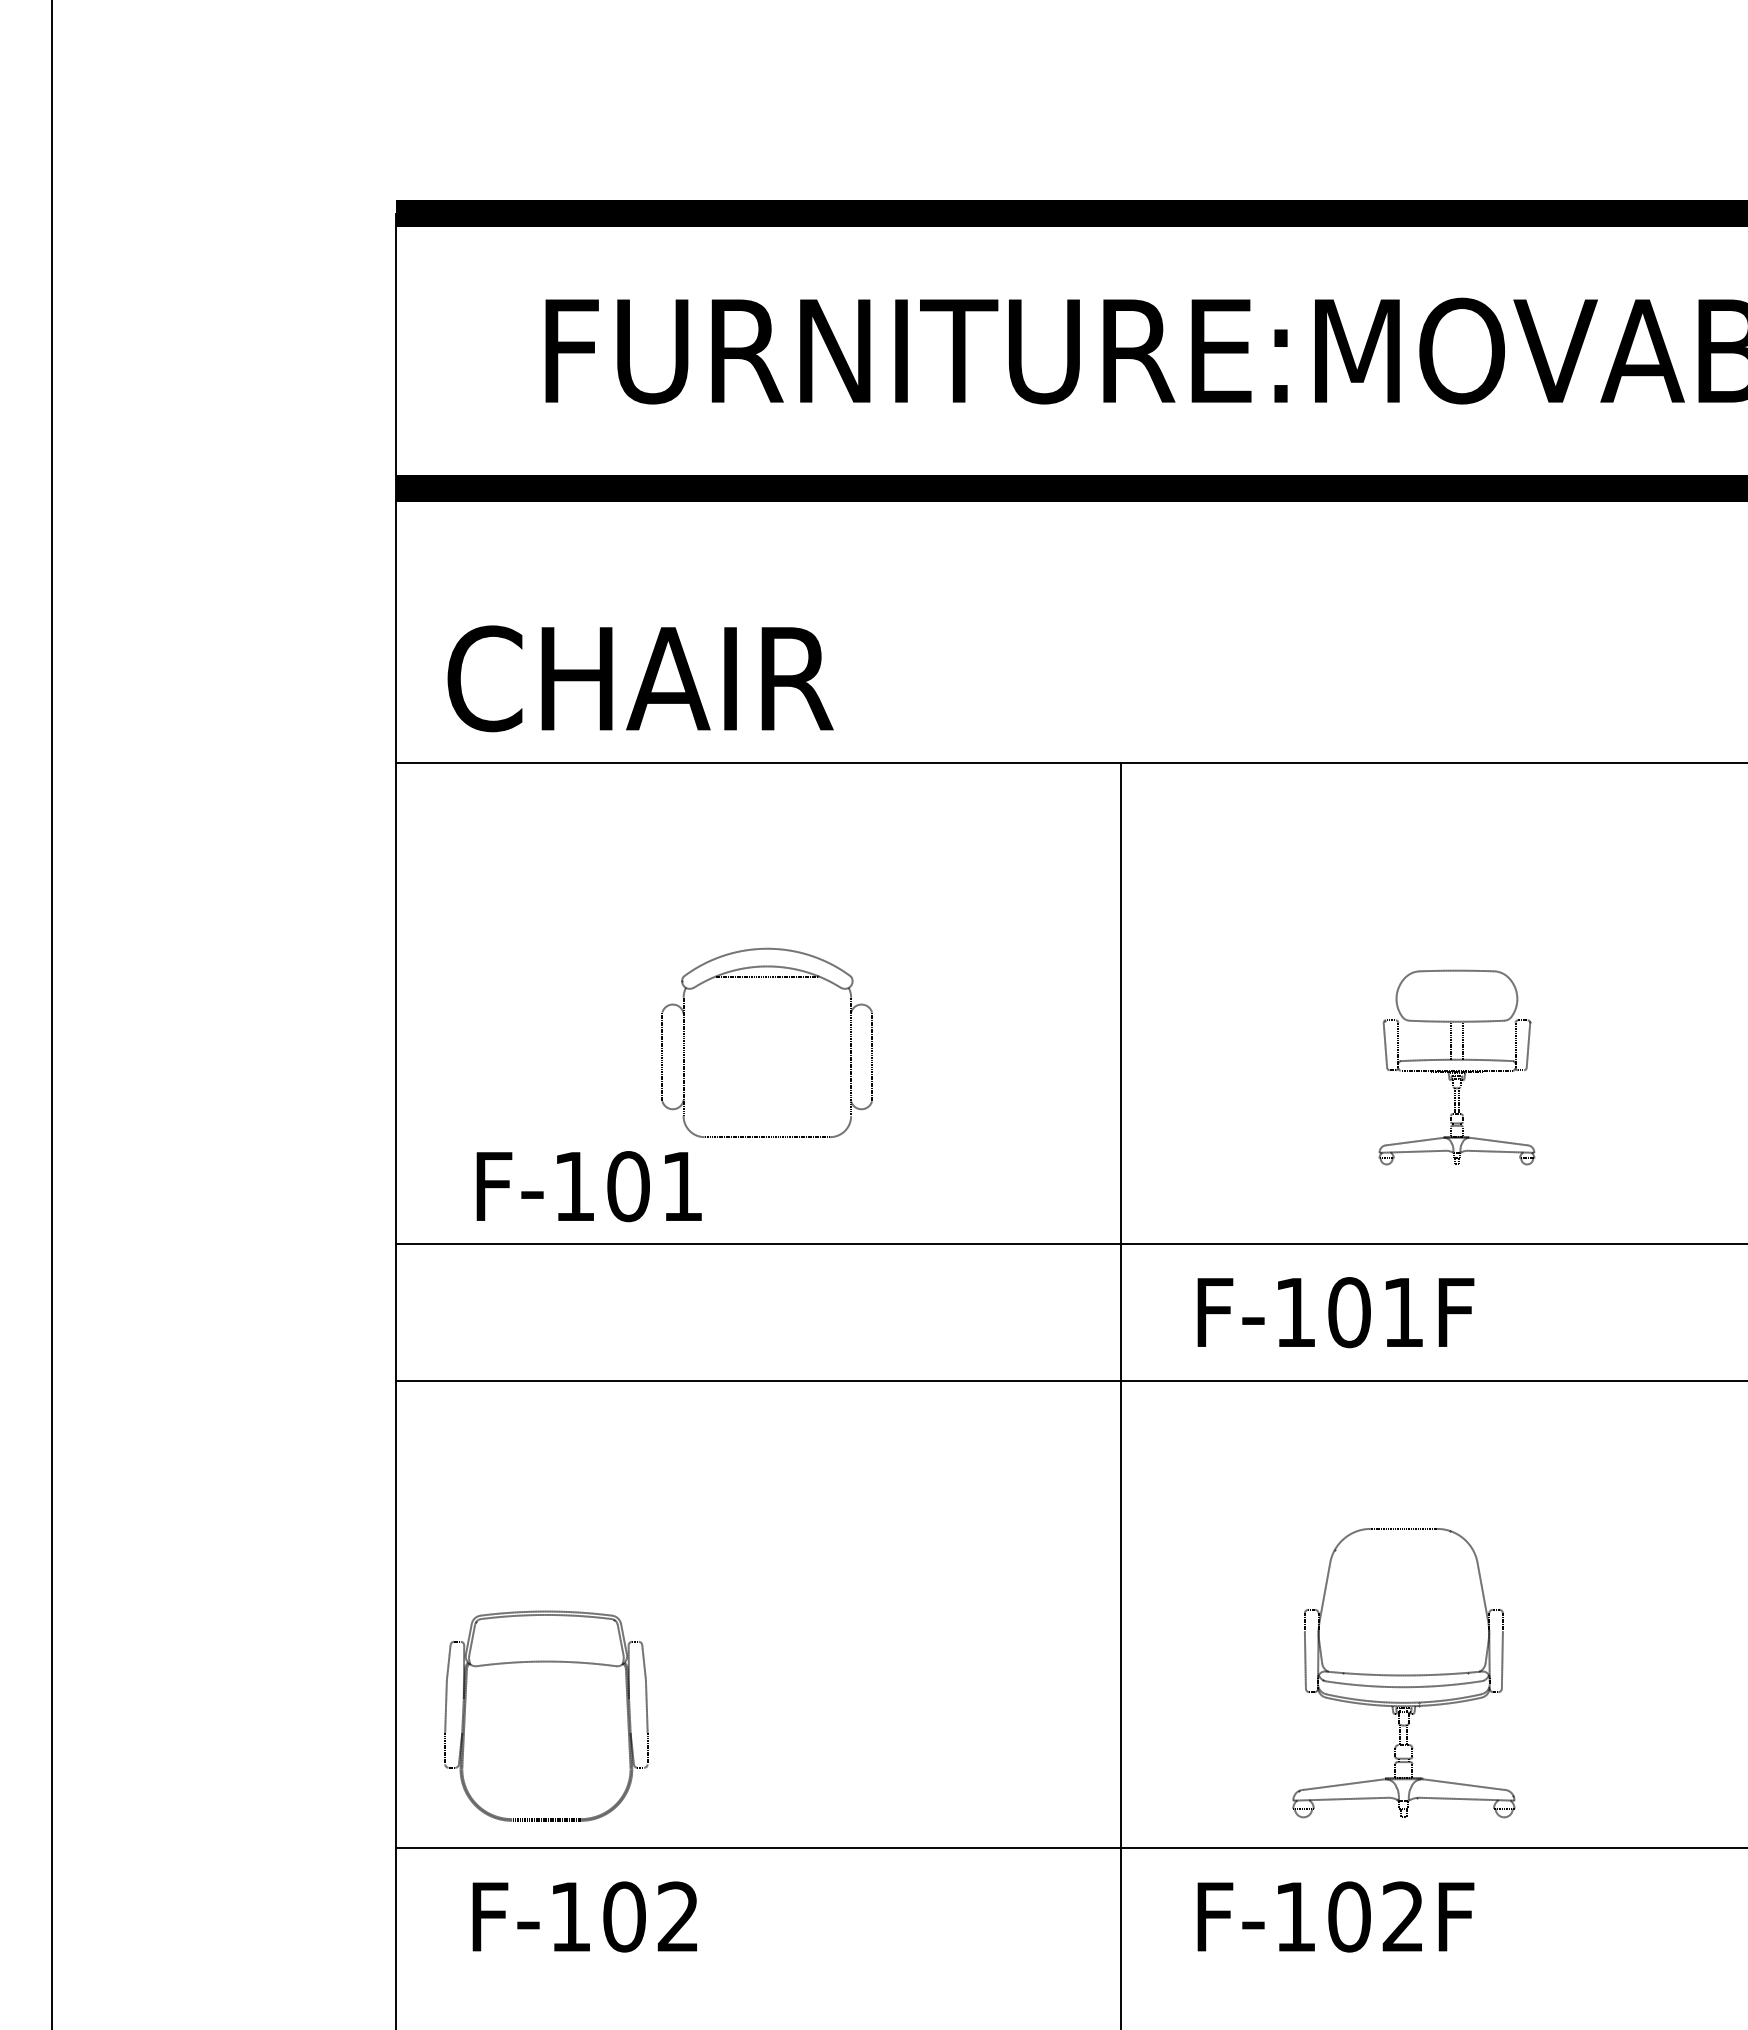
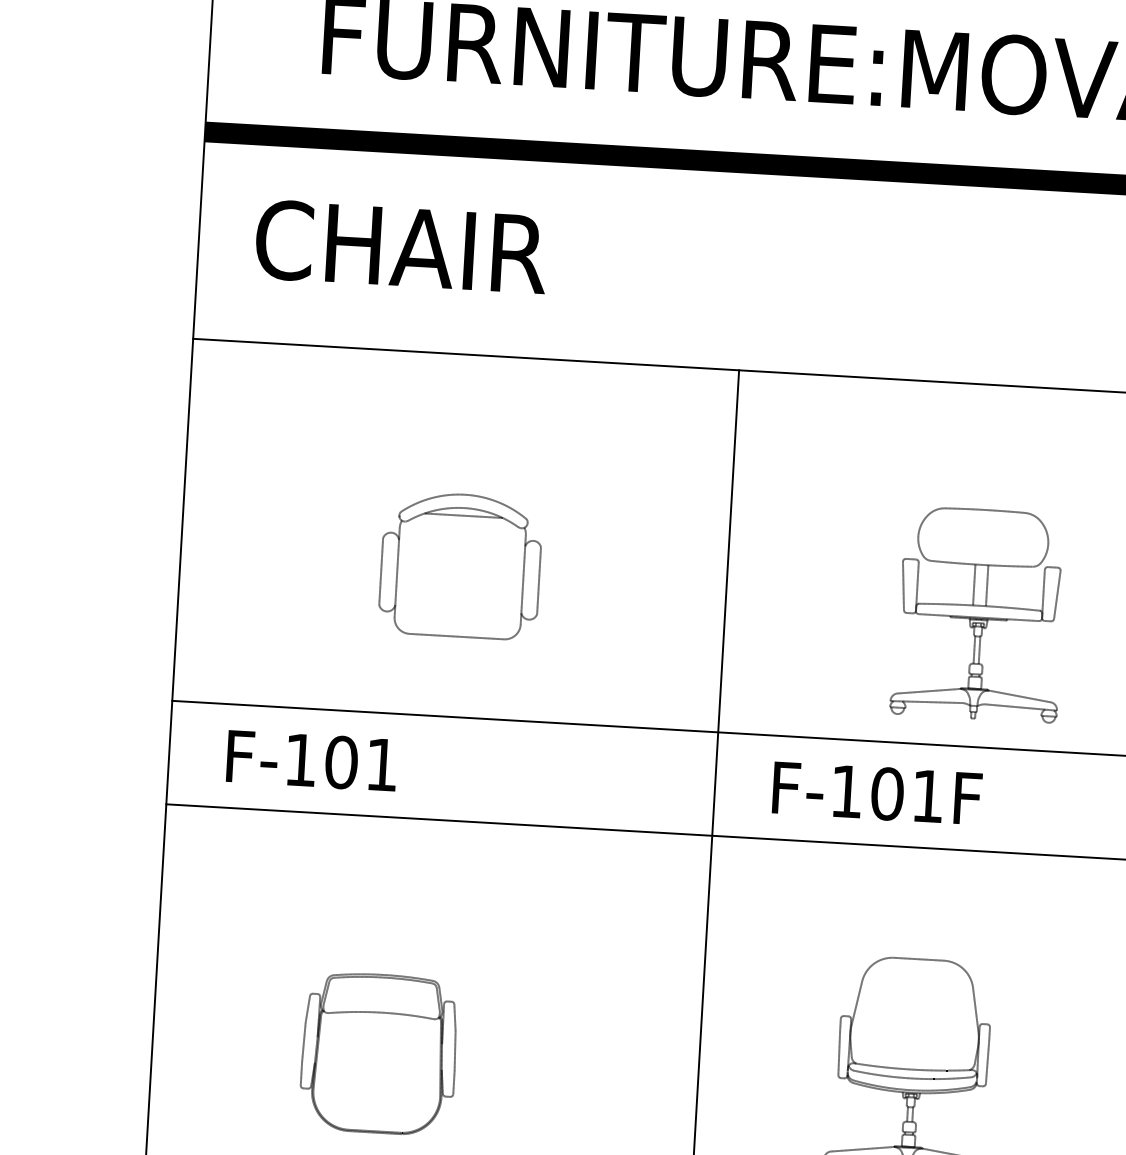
text: (640, 678) -> (401, 246), moved
part: (1456, 1067) -> (978, 614), size x1.43
text: (588, 1186) -> (311, 760), moved
part: (546, 1662) -> (381, 1013), moved

